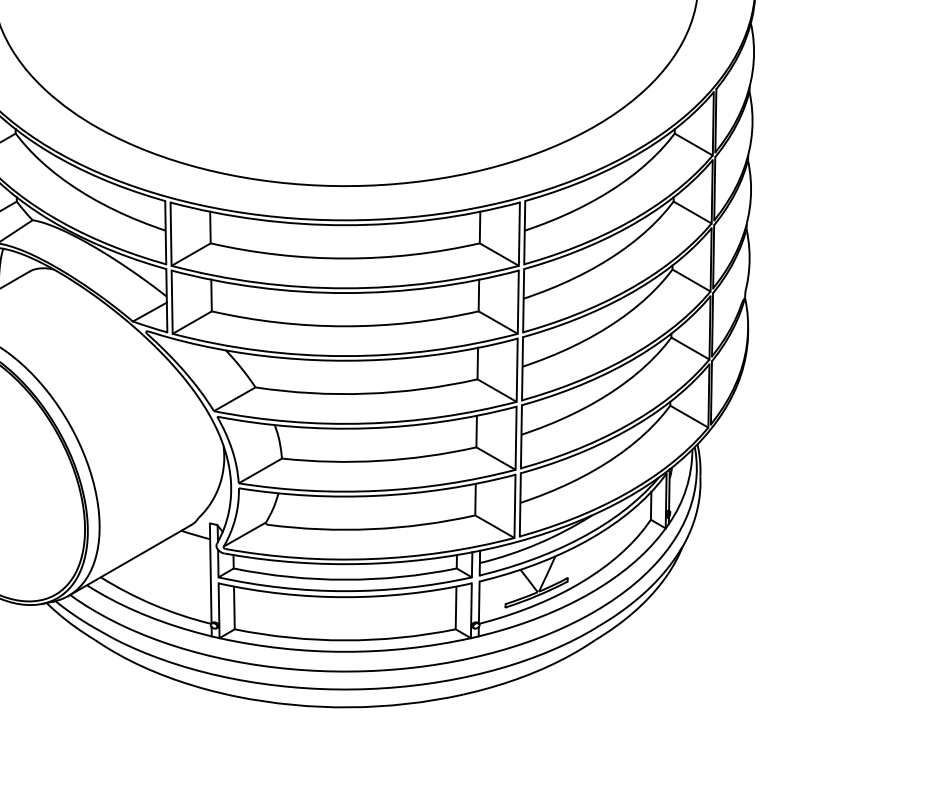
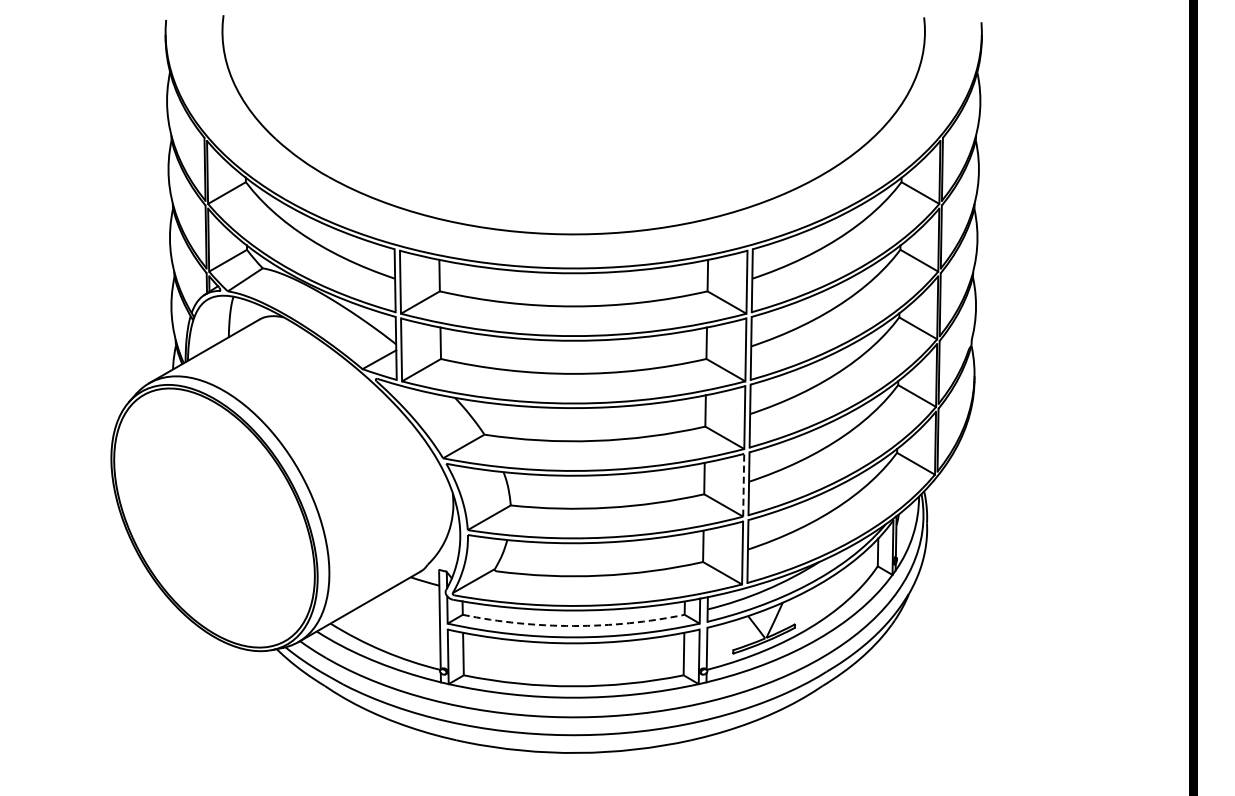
line: (515, 437) -> (743, 484), solid -> dashed
arc: (345, 580) -> (573, 626), solid -> dashed

